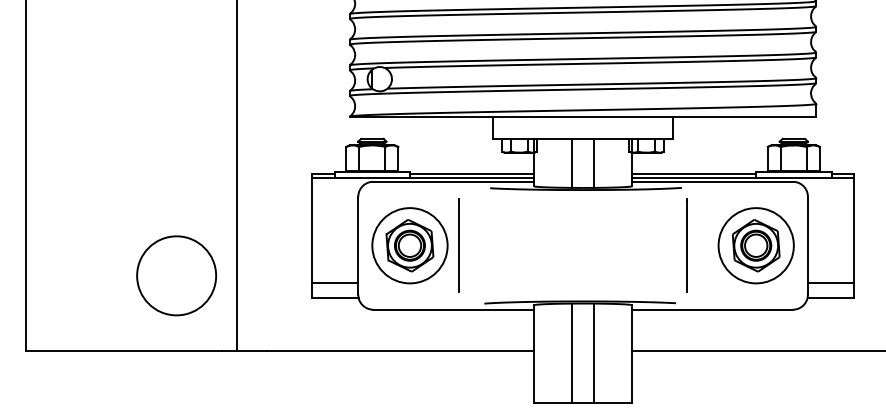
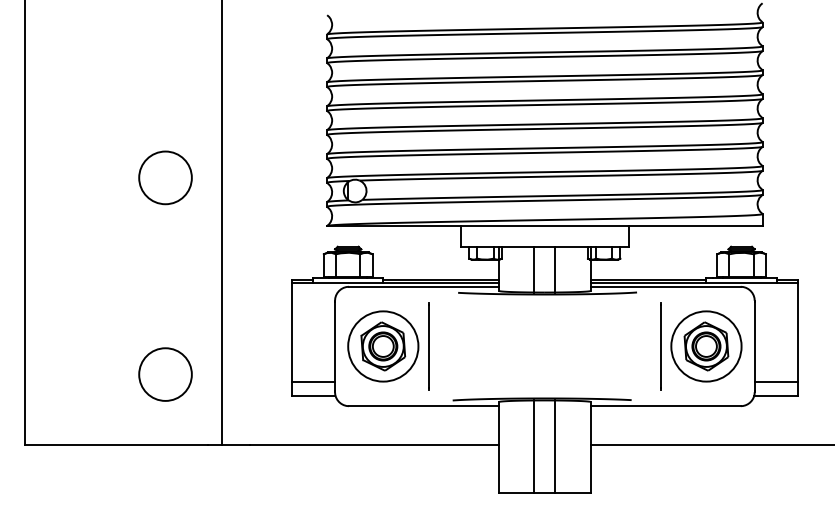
circle: (176, 64) -> (165, 177), added
line: (686, 245) -> (660, 346), moved
circle: (176, 275) -> (165, 374), size x0.71

